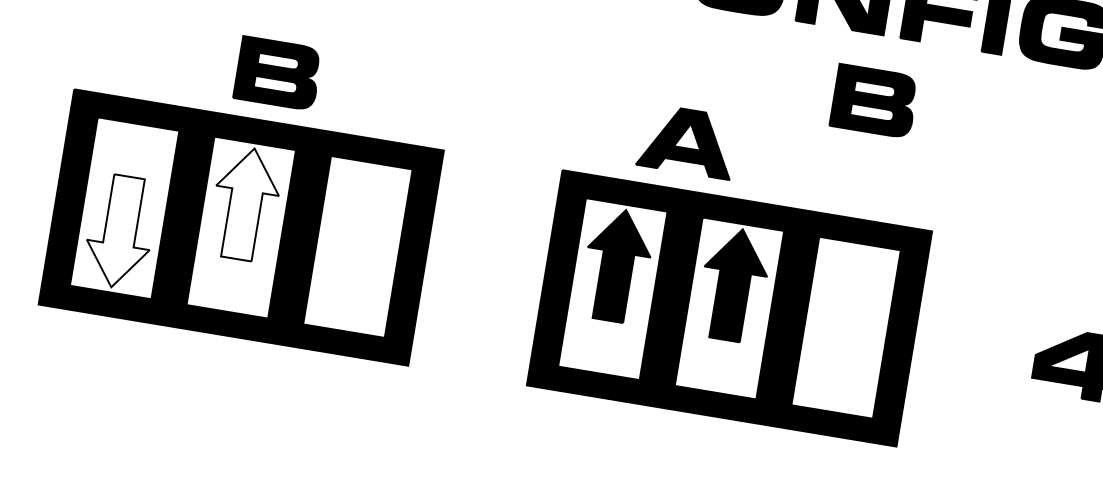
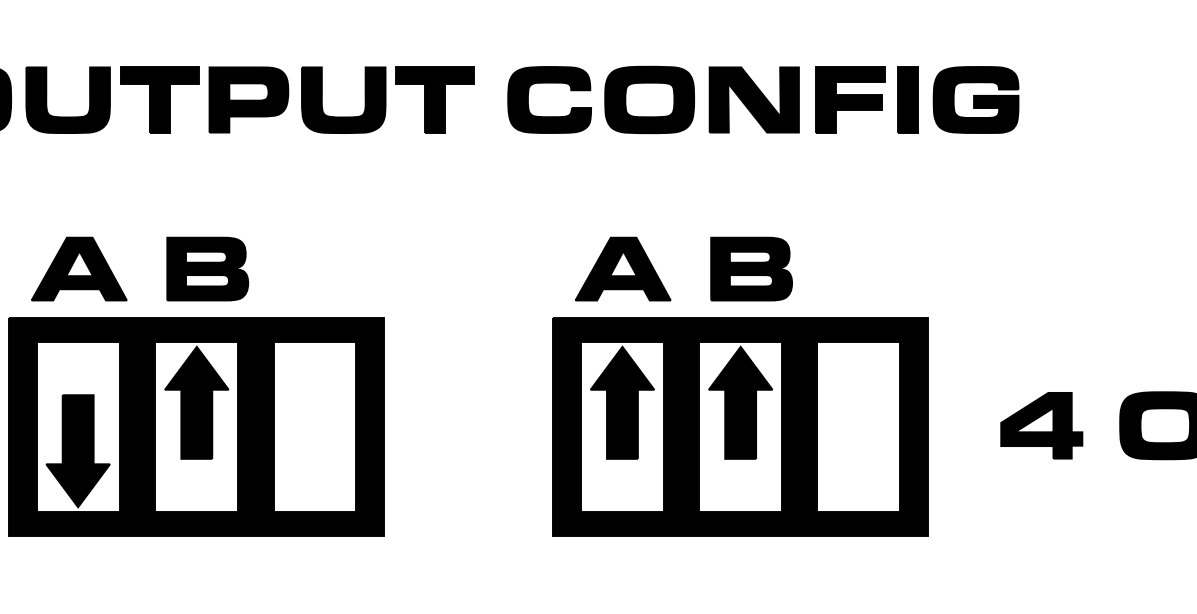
part: (151, 52) -> (79, 268), added
part: (874, 100) -> (751, 268), moved
fill: (245, 203) -> (196, 402), added
fill: (119, 232) -> (77, 451), added
part: (729, 307) -> (740, 426), moved

